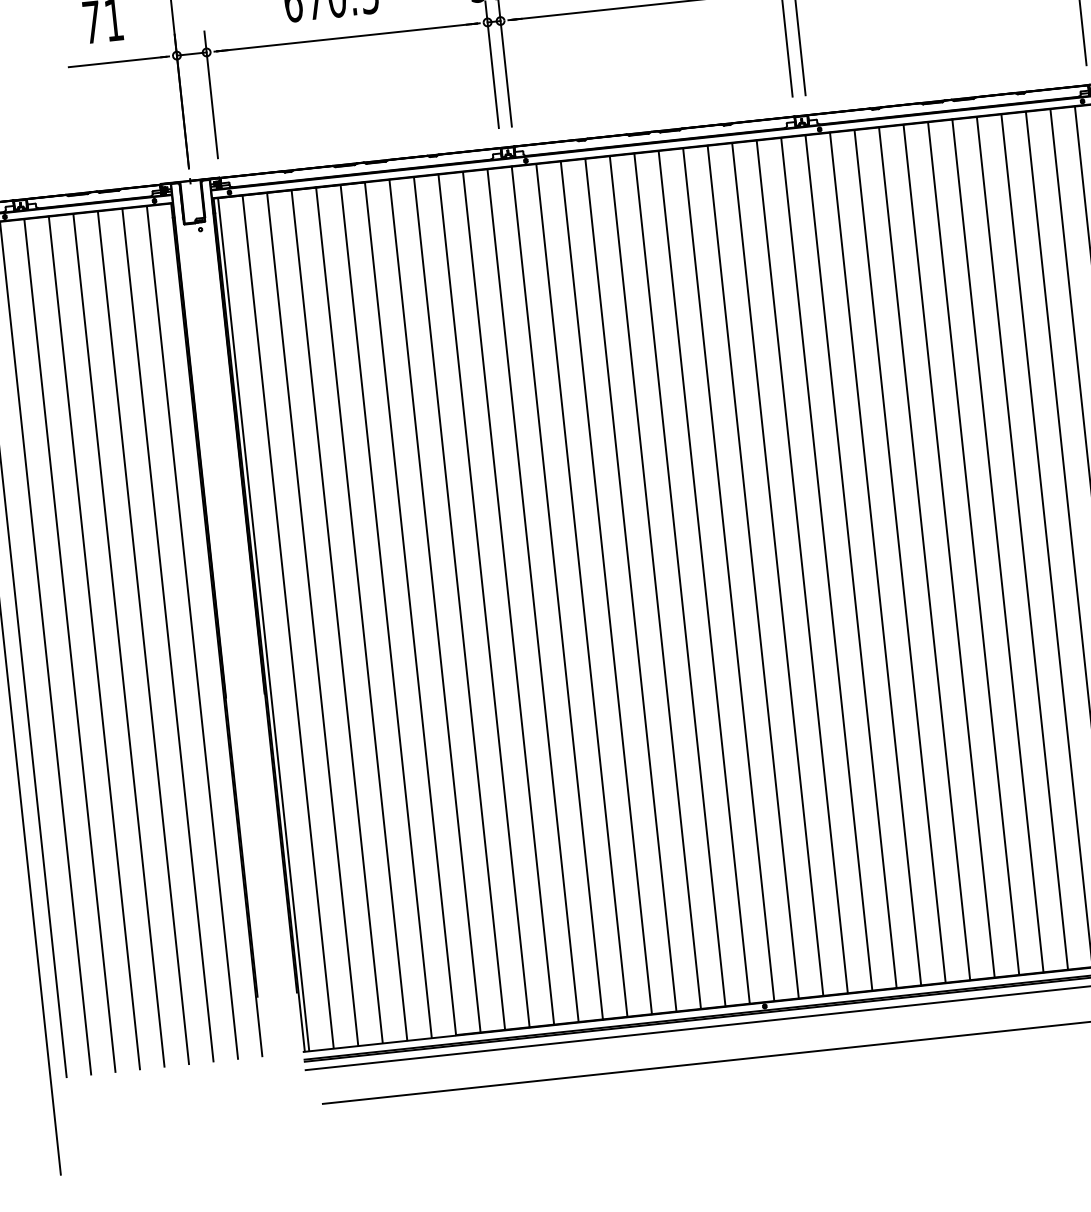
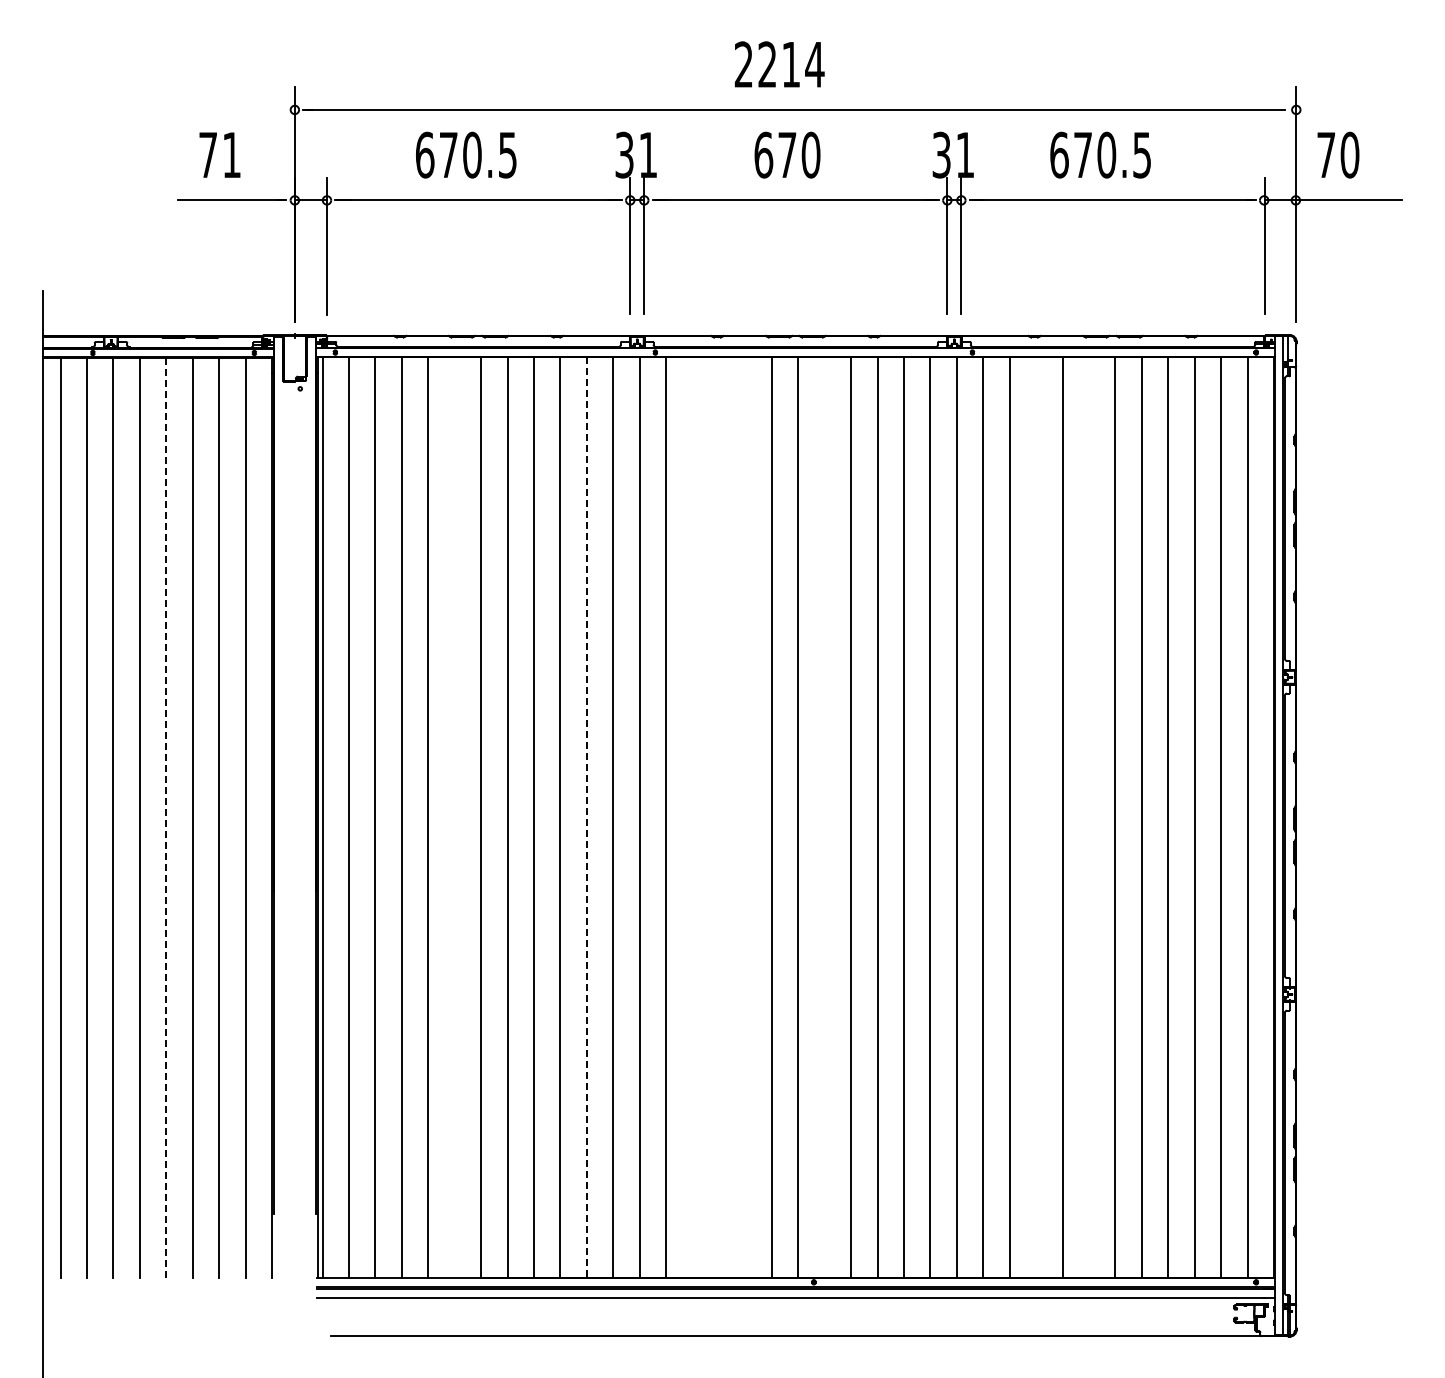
line: (974, 548) -> (1089, 817), removed
line: (925, 553) -> (1036, 817), removed
line: (728, 574) -> (824, 817), removed
line: (655, 582) -> (745, 817), removed
line: (631, 585) -> (719, 817), removed
line: (606, 587) -> (692, 817), removed
line: (508, 598) -> (586, 817), solid -> dashed
line: (385, 611) -> (454, 817), removed
line: (119, 640) -> (166, 818), solid -> dashed

